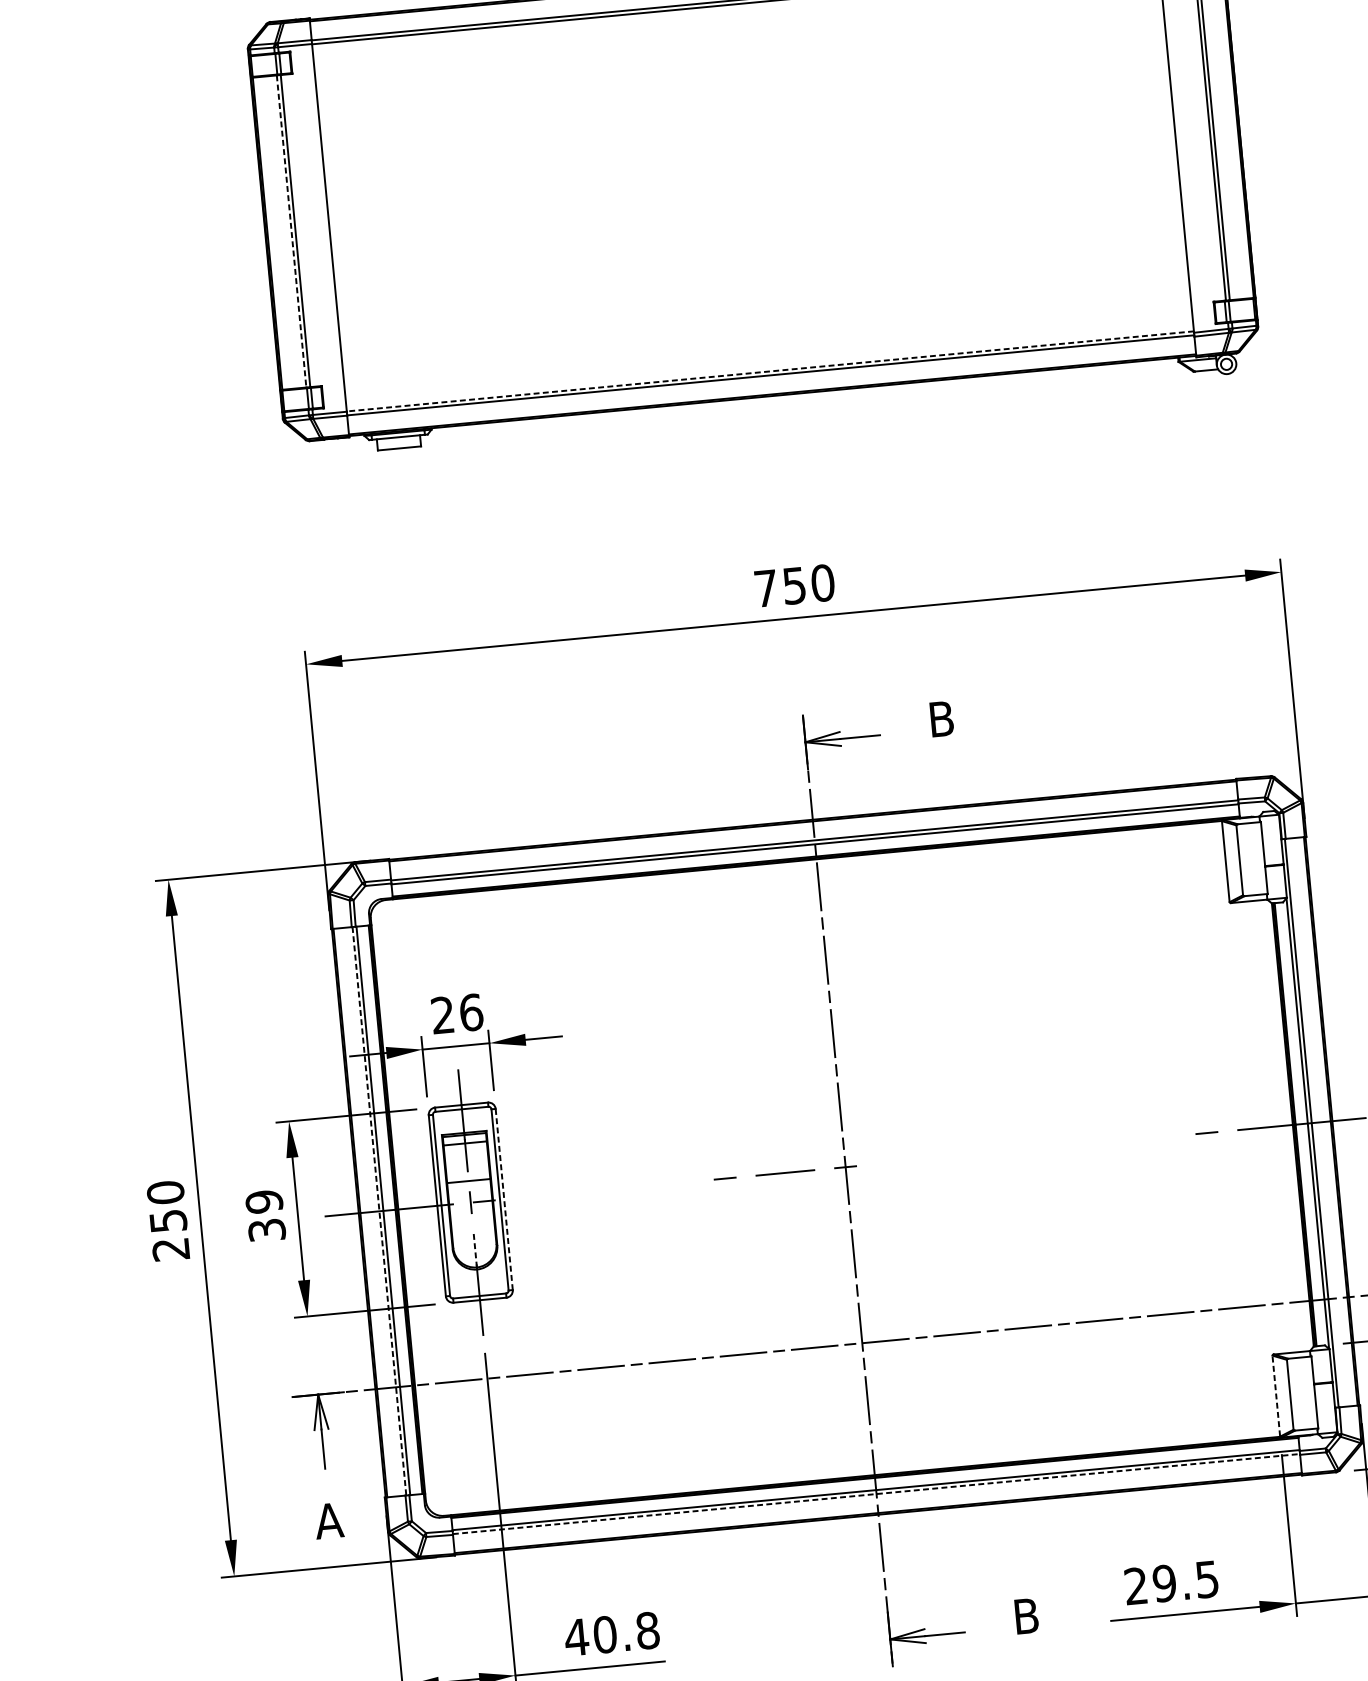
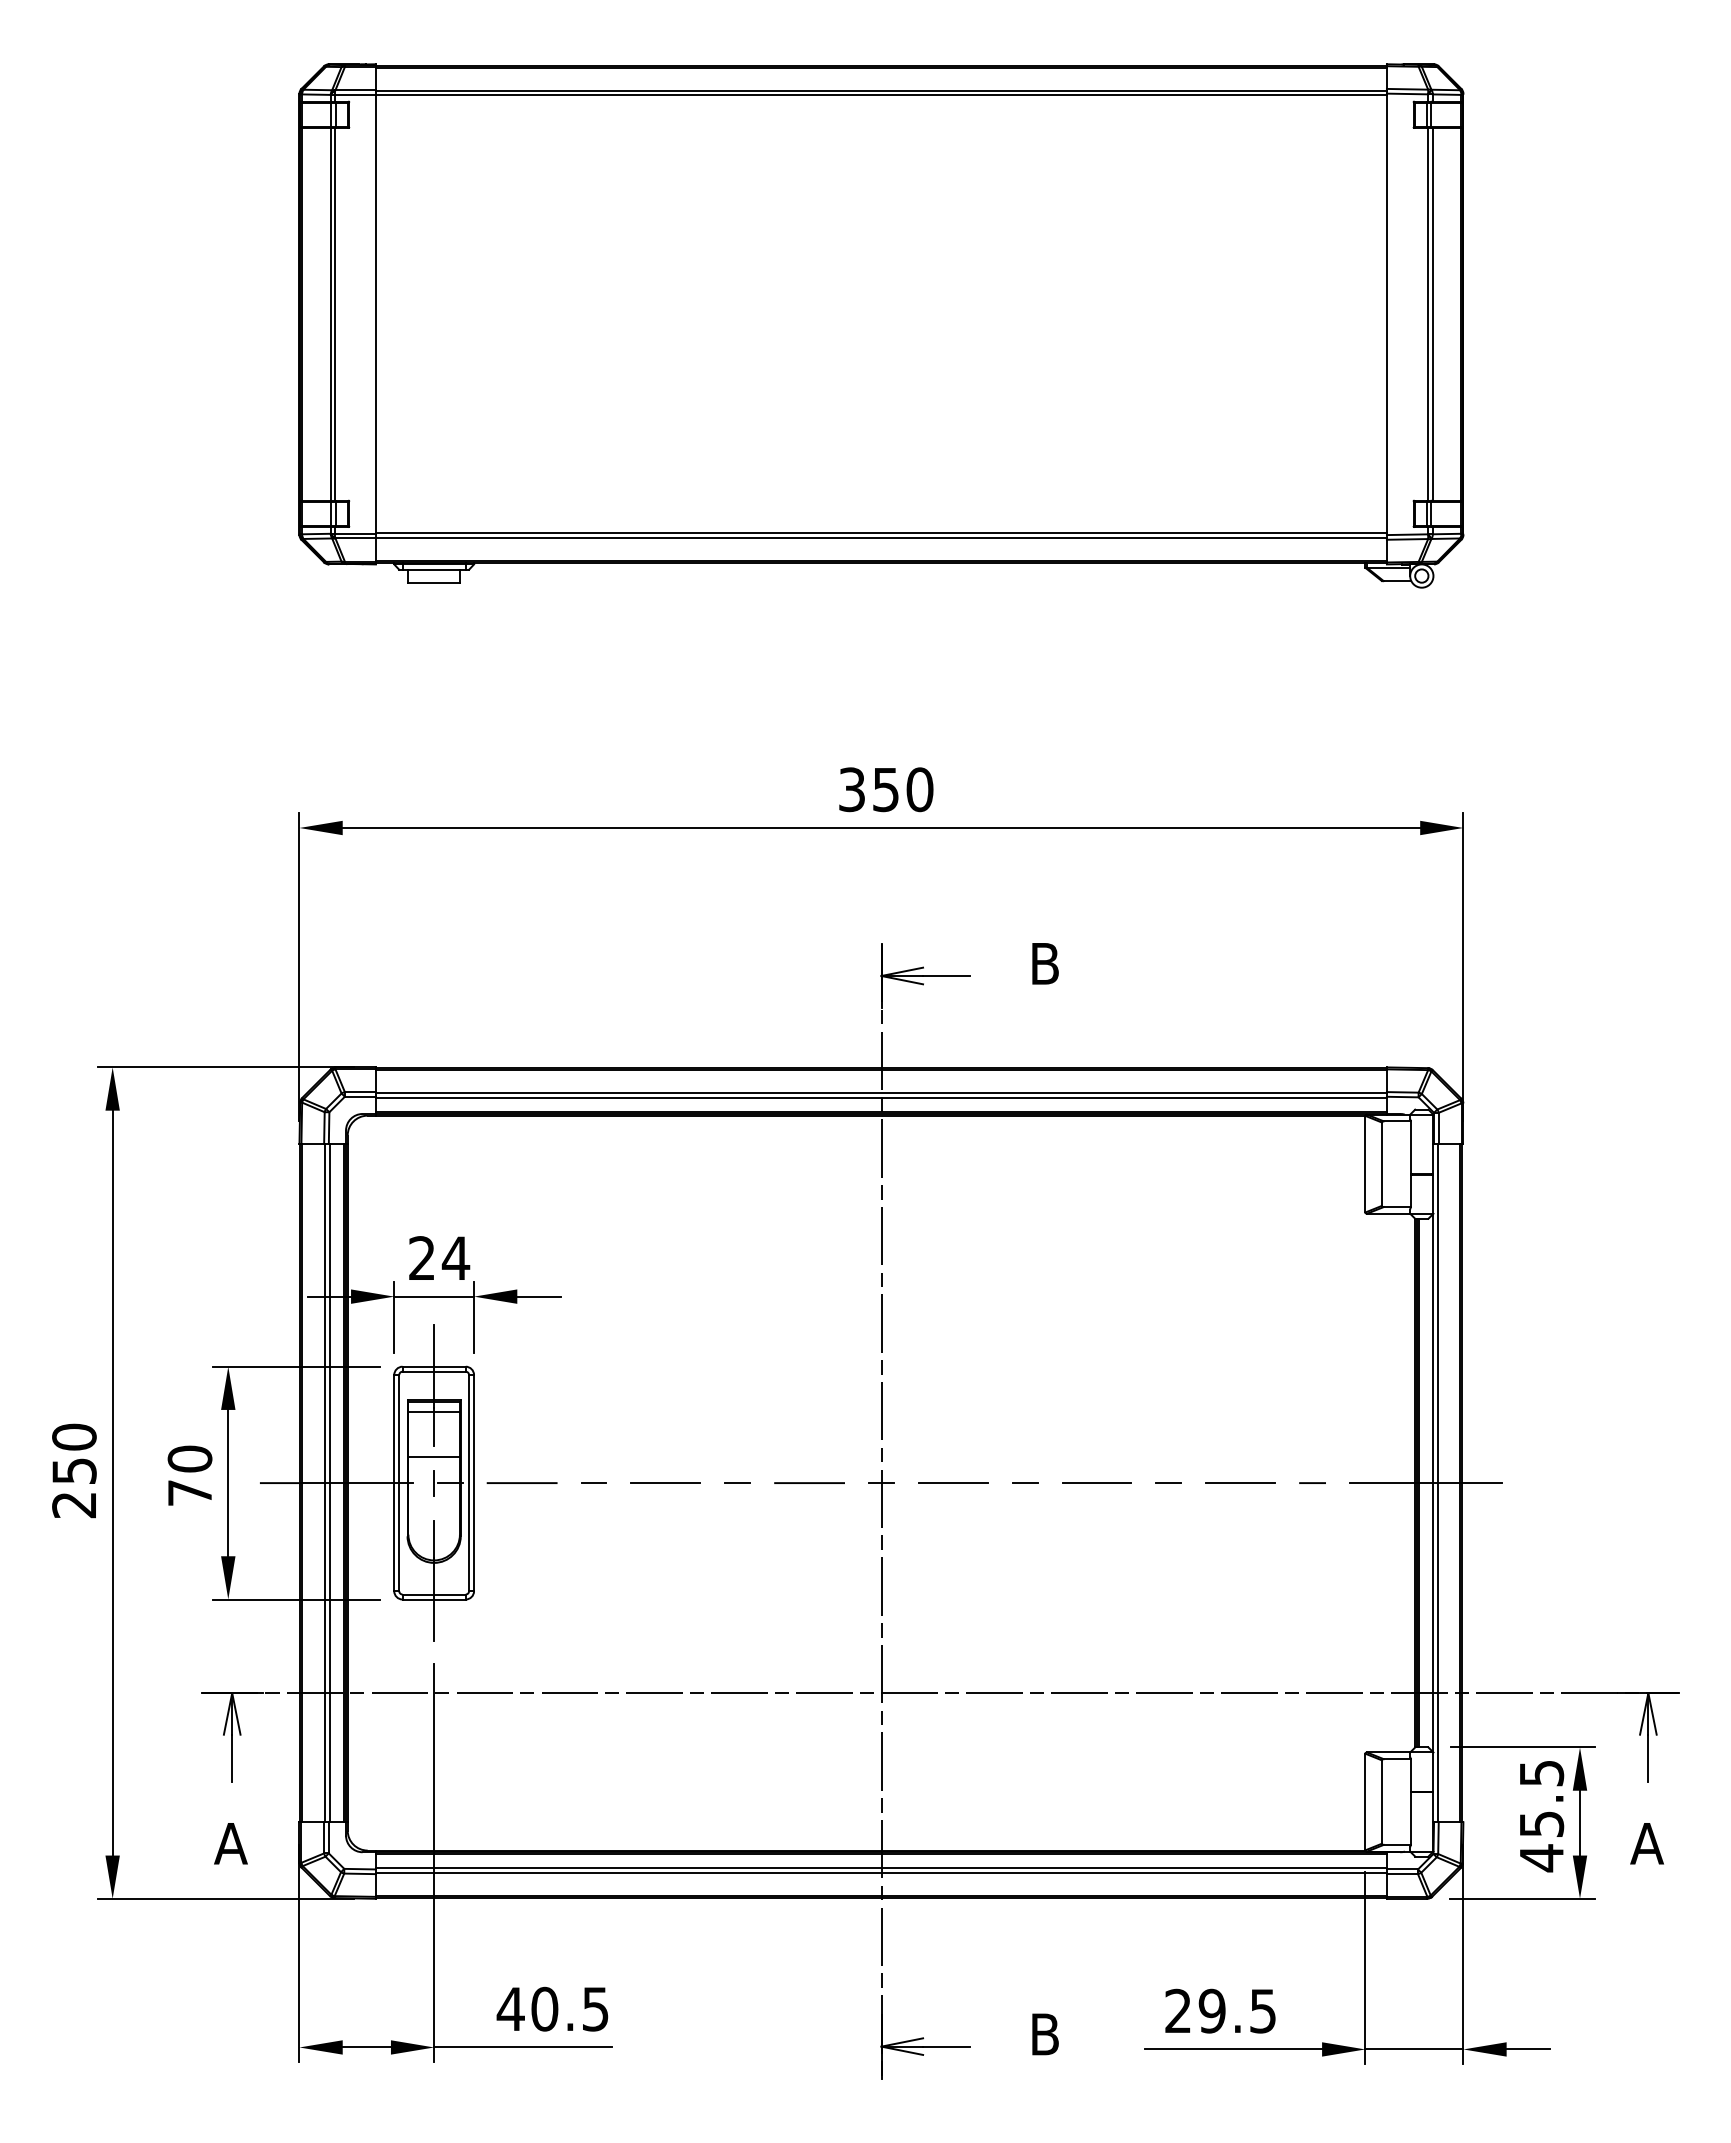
line: (291, 231) -> (330, 314), dashed -> solid
line: (769, 371) -> (880, 533), dashed -> solid
text: (765, 588) -> (851, 789), 750 -> 350
text: (470, 1012) -> (455, 1258), 26 -> 24
line: (1146, 1139) -> (1240, 1483), added
line: (1086, 1144) -> (1168, 1483), added
line: (1025, 1150) -> (1096, 1483), added
line: (965, 1156) -> (1024, 1483), added
line: (905, 1161) -> (952, 1483), added
line: (664, 1184) -> (665, 1483), added
line: (604, 1190) -> (593, 1483), added
line: (544, 1196) -> (521, 1483), added
line: (504, 1198) -> (474, 1482), dashed -> solid
line: (379, 1211) -> (325, 1483), dashed -> solid
text: (265, 1215) -> (189, 1475), 39 -> 70
line: (475, 1250) -> (434, 1540), dashed -> solid
line: (1276, 1396) -> (1365, 1802), dashed -> solid
line: (876, 1494) -> (881, 1873), dashed -> solid
text: (647, 1630) -> (595, 2008), 40.8 -> 40.5

